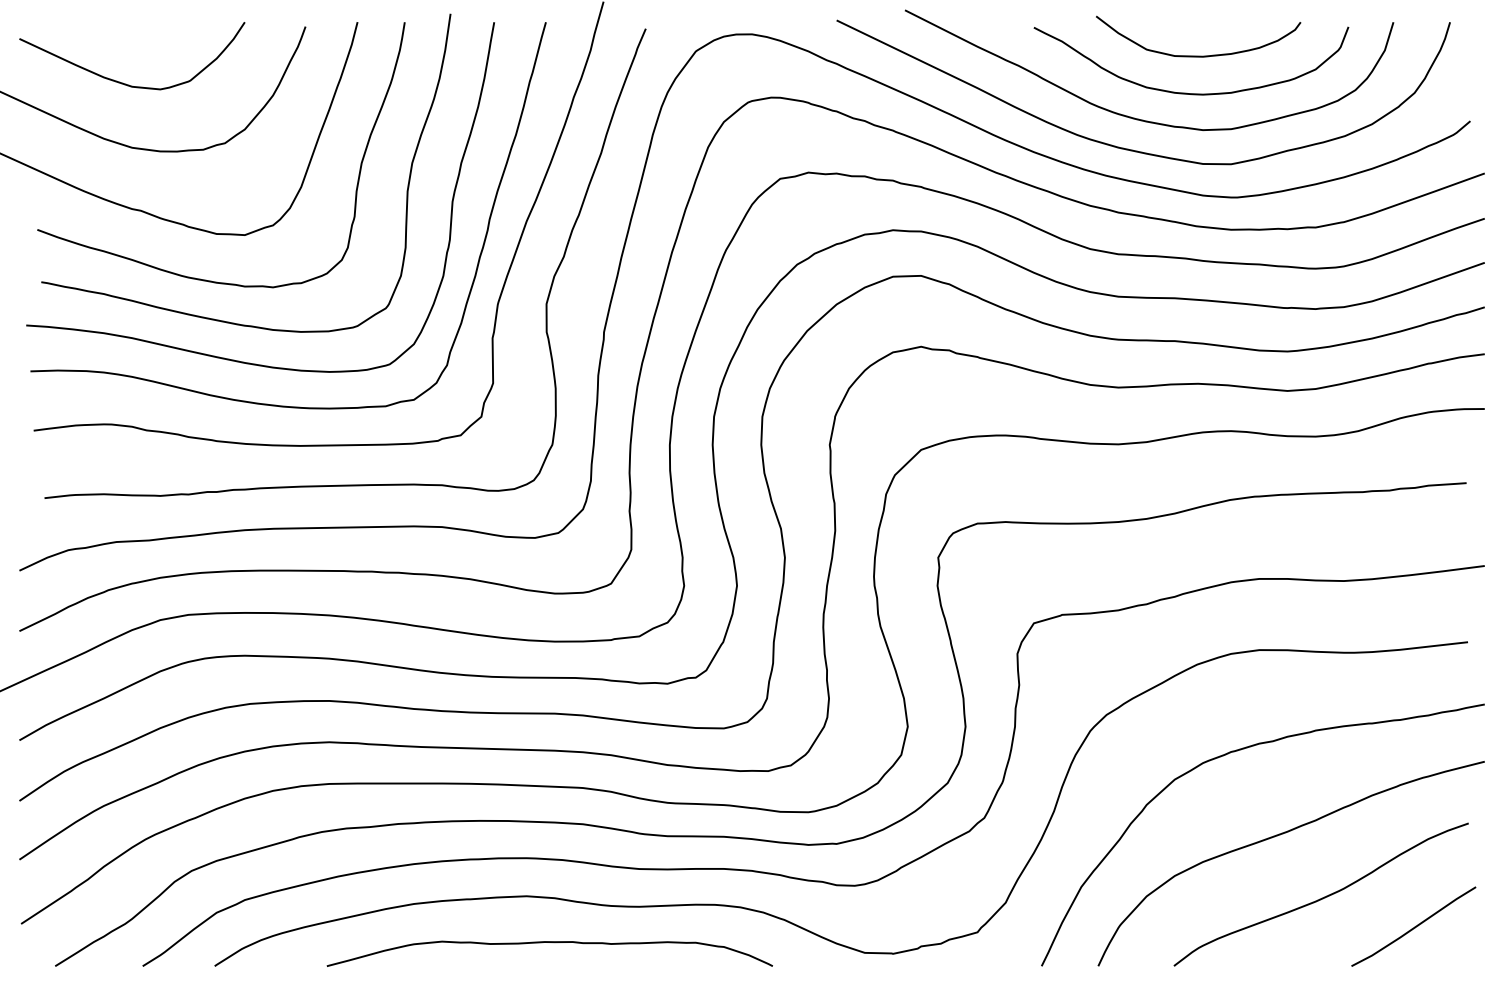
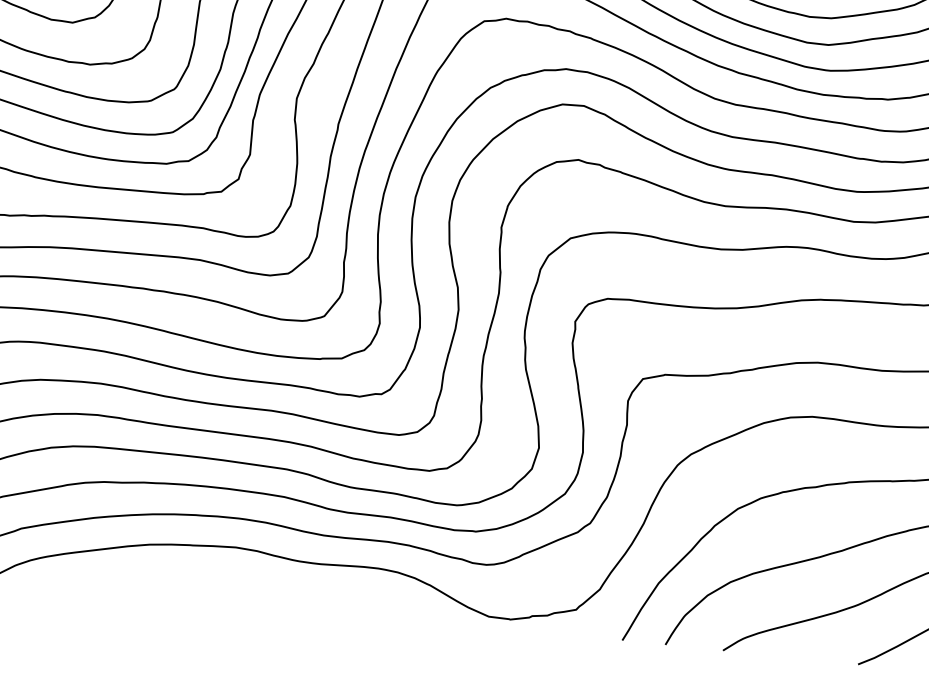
curve: (553, 943) -> (252, 585), removed

